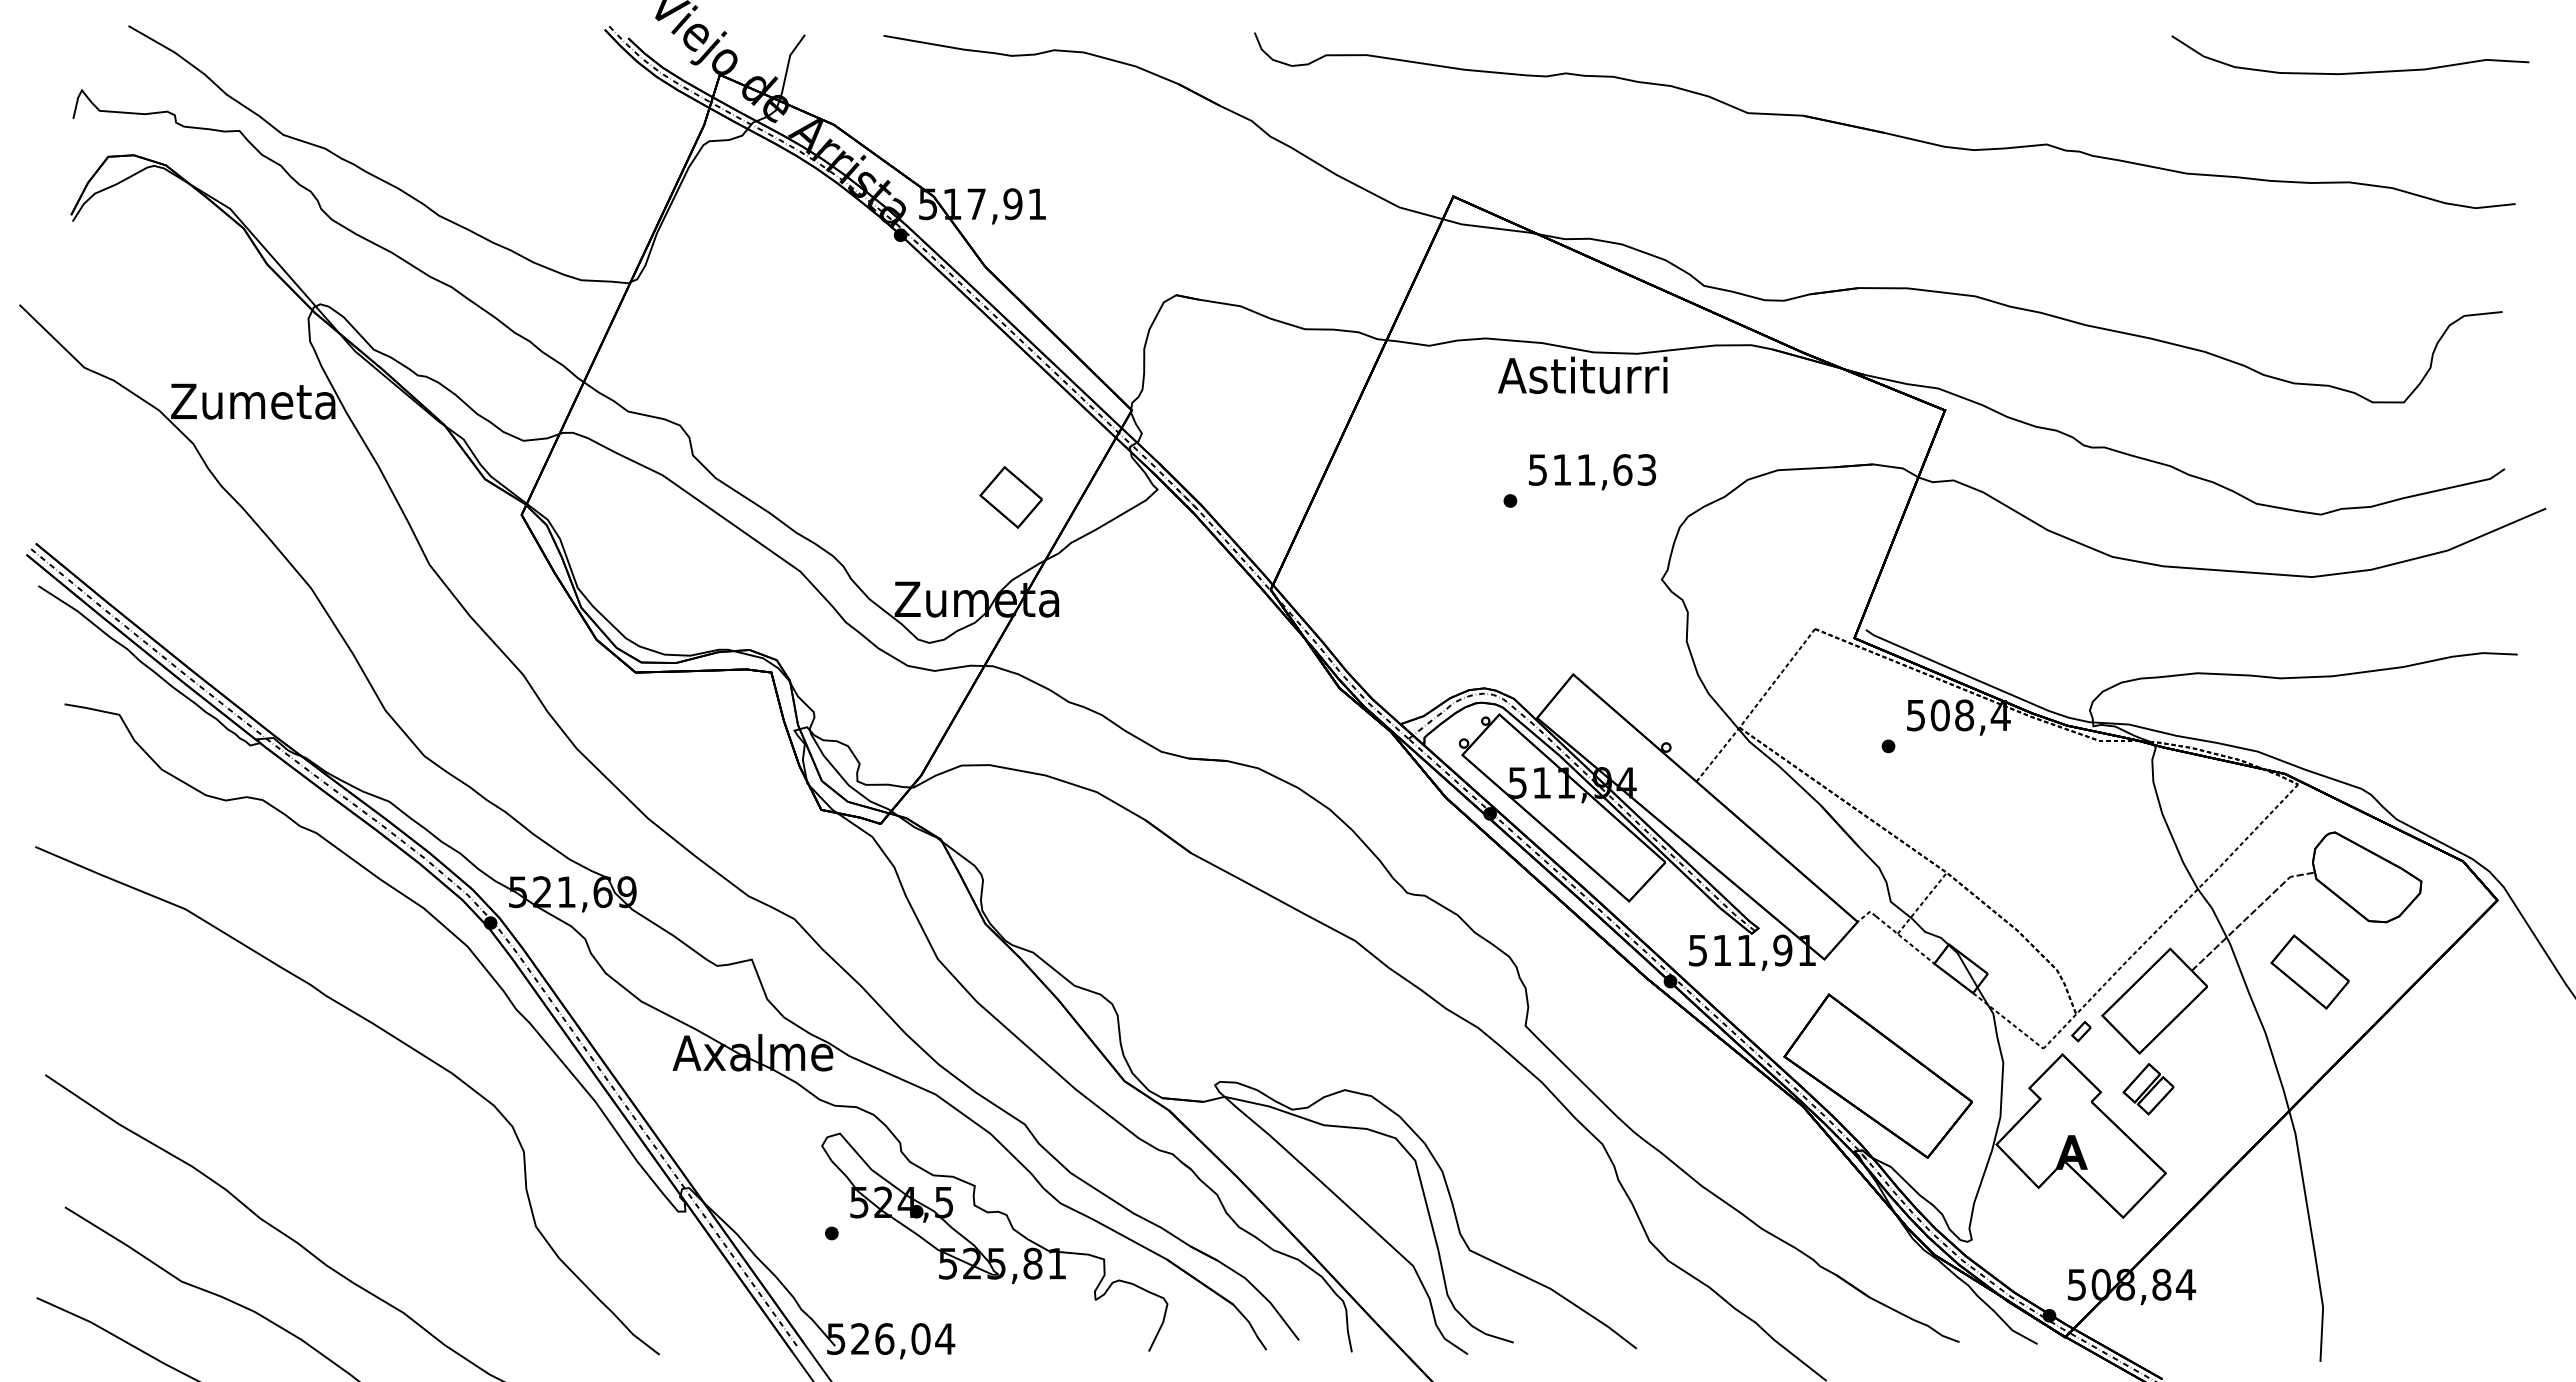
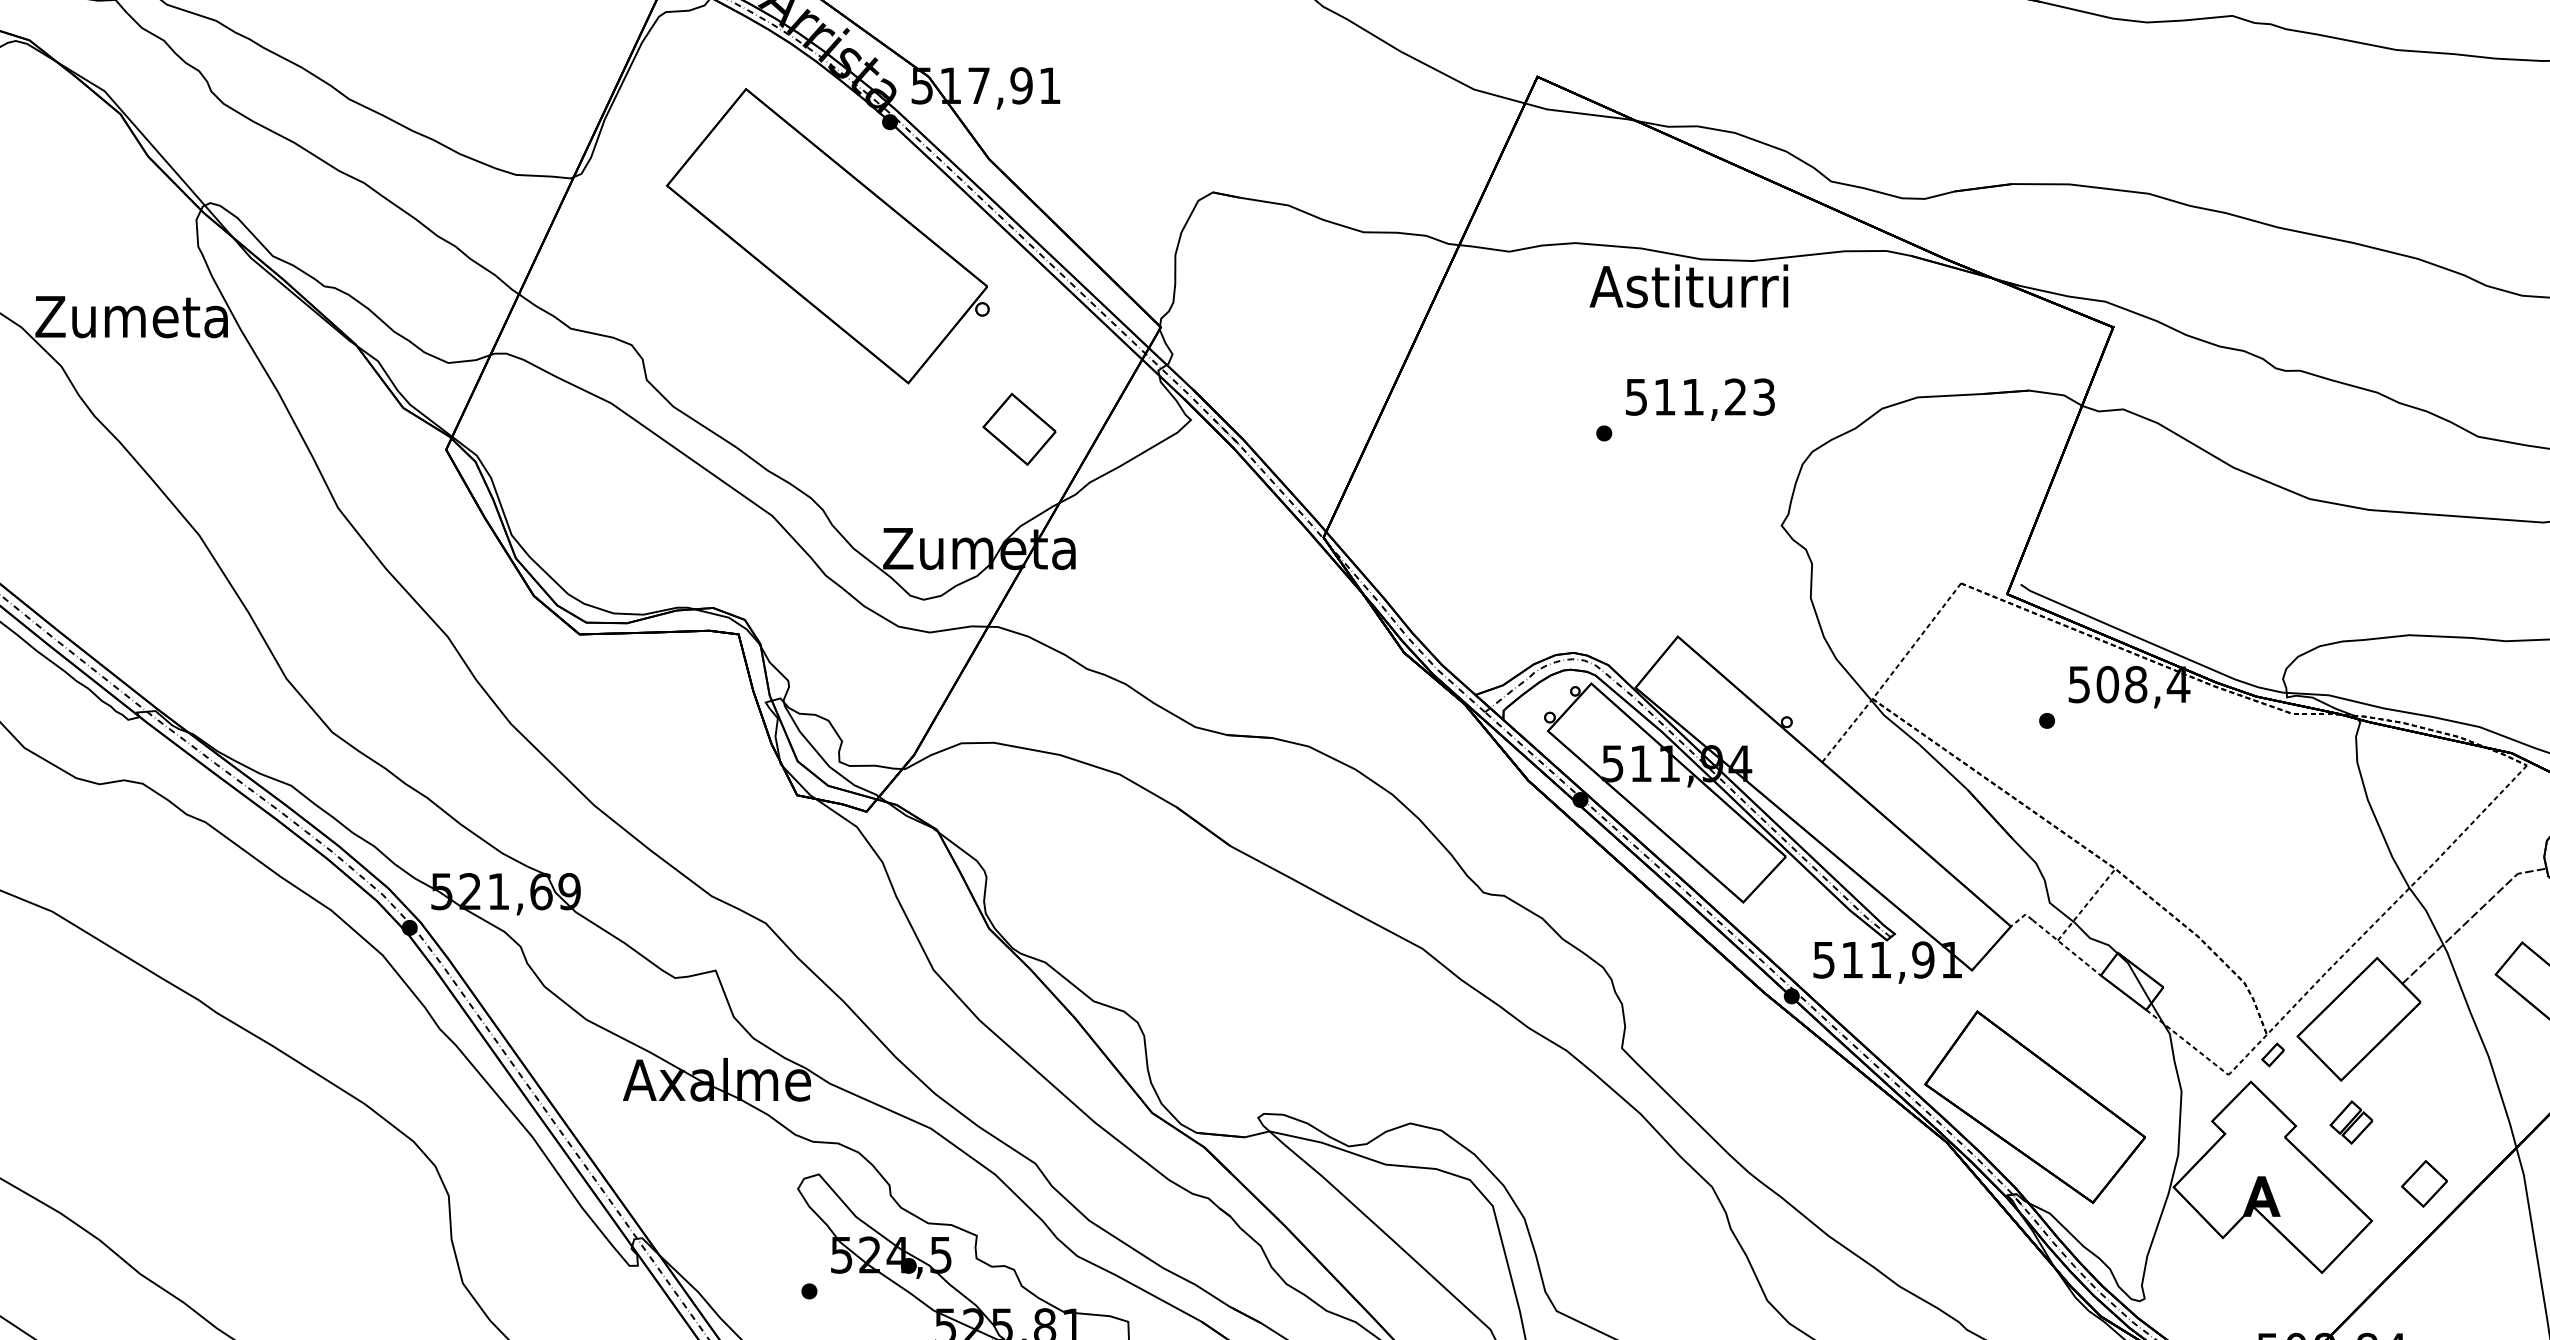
part: (847, 332) -> (827, 236), added
text: (1622, 469) -> (1735, 396), 511,63 -> 511,23
part: (2147, 1089) -> (2350, 1122), size x0.71
part: (2210, 1141) -> (2424, 1183), added

